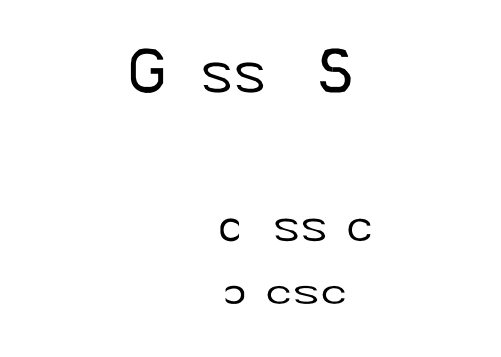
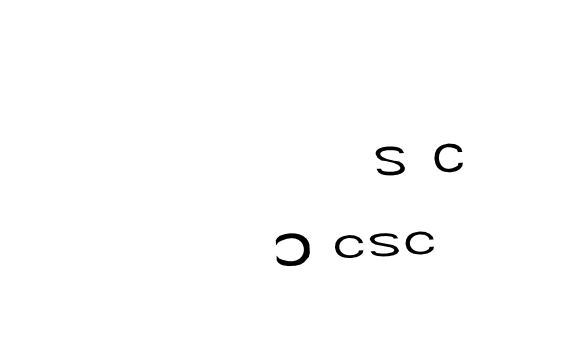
part: (229, 229) -> (281, 165), removed
fill: (286, 229) -> (354, 162), removed
part: (234, 294) -> (292, 249), size x1.4

